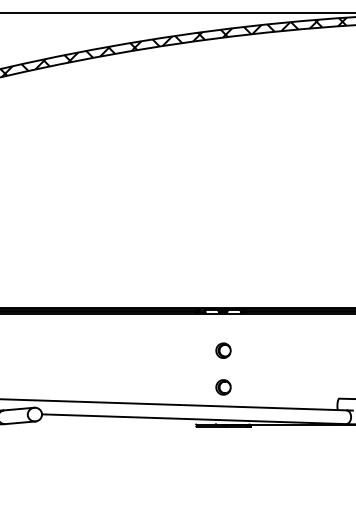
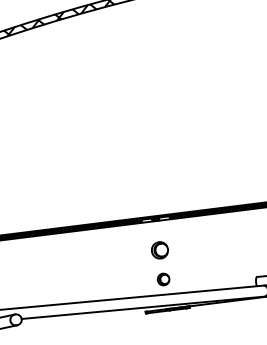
part: (223, 350) -> (159, 250), size x1.4

